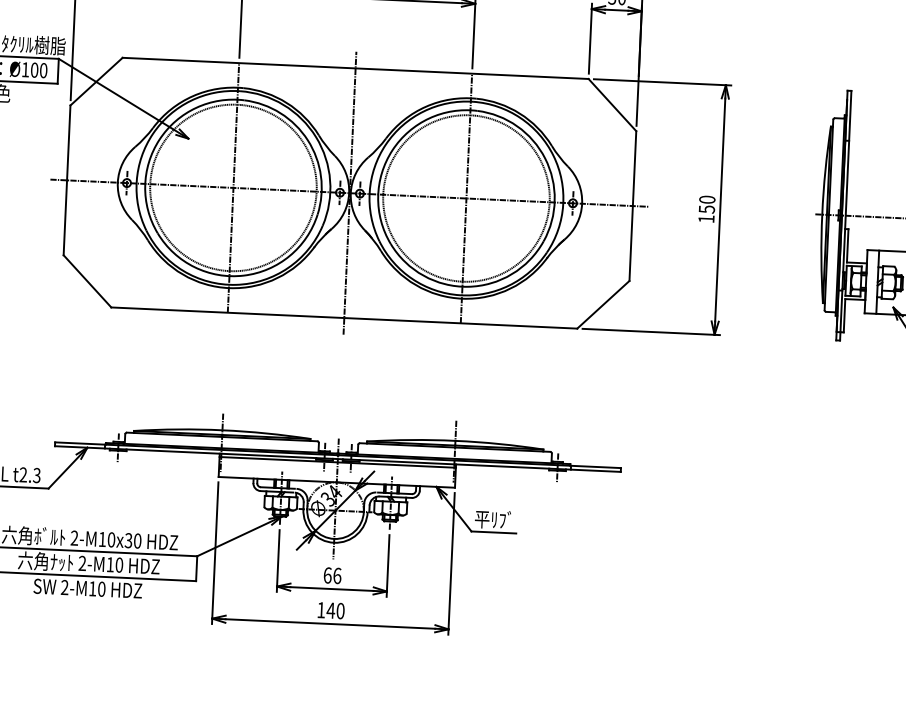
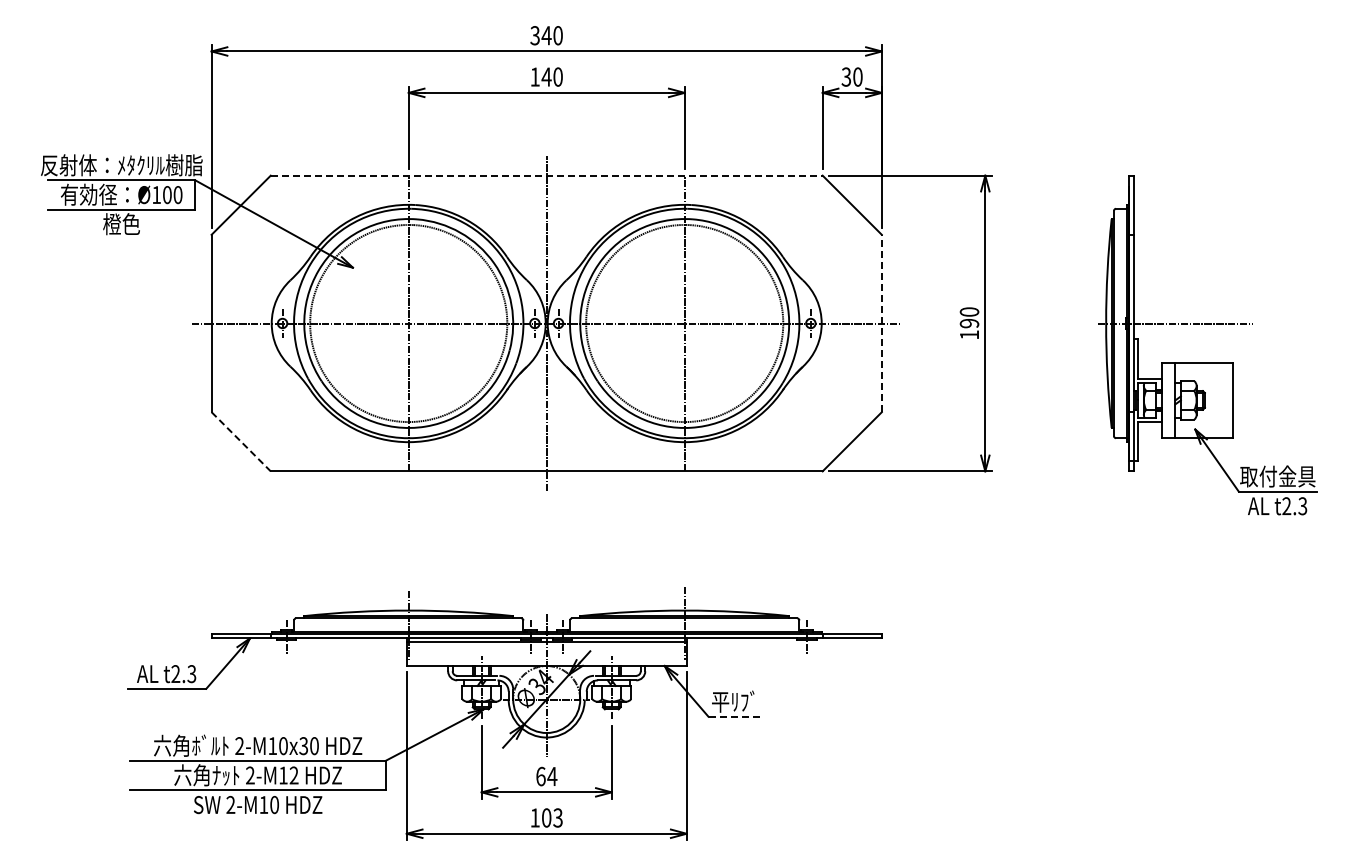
line: (355, 68) -> (546, 175), solid -> dashed
line: (632, 206) -> (881, 323), solid -> dashed
text: (706, 209) -> (969, 323), 150 -> 190
line: (87, 281) -> (241, 441), solid -> dashed
line: (494, 532) -> (735, 716), solid -> dashed
text: (118, 565) -> (293, 775), 2-M10 -> 2-M12
text: (337, 575) -> (552, 776), 66 -> 64
text: (335, 610) -> (551, 817), 140 -> 103

